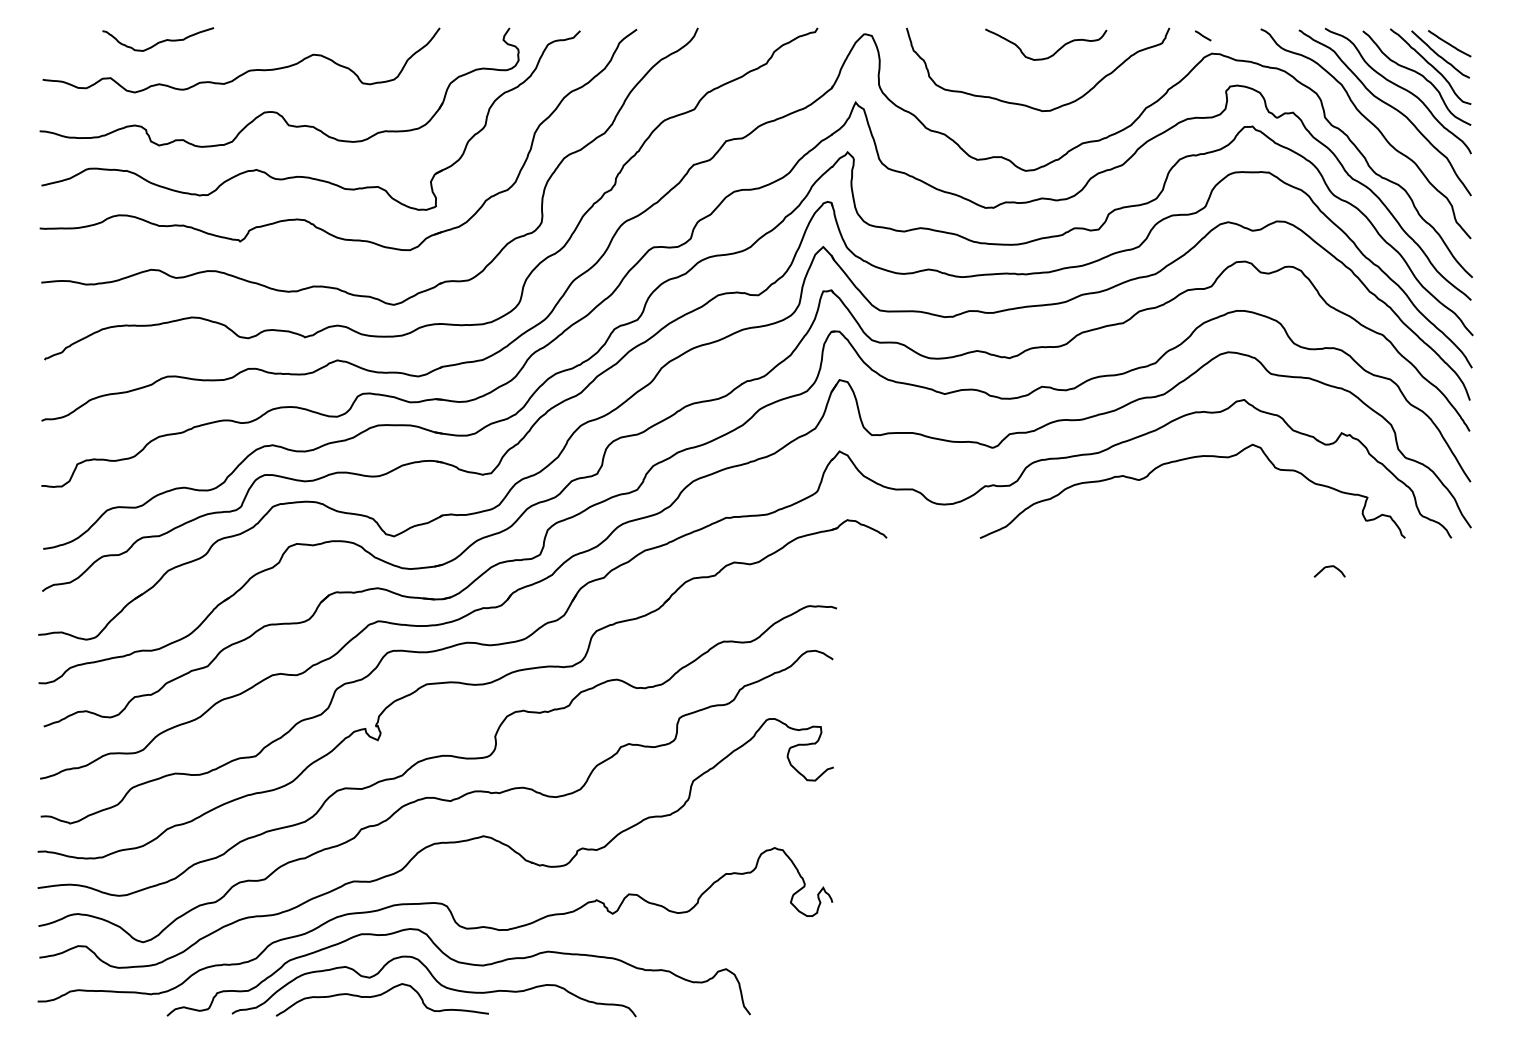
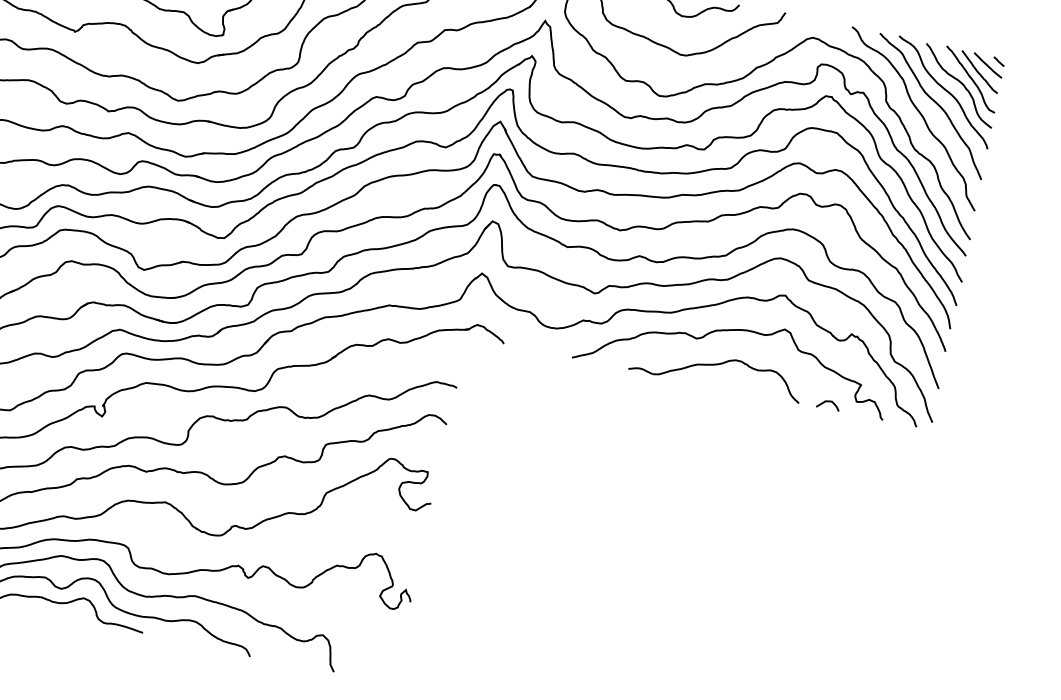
line: (1202, 35) -> (998, 61), moved
part: (1170, 510) -> (715, 365), added
curve: (1329, 567) -> (828, 402), moved

